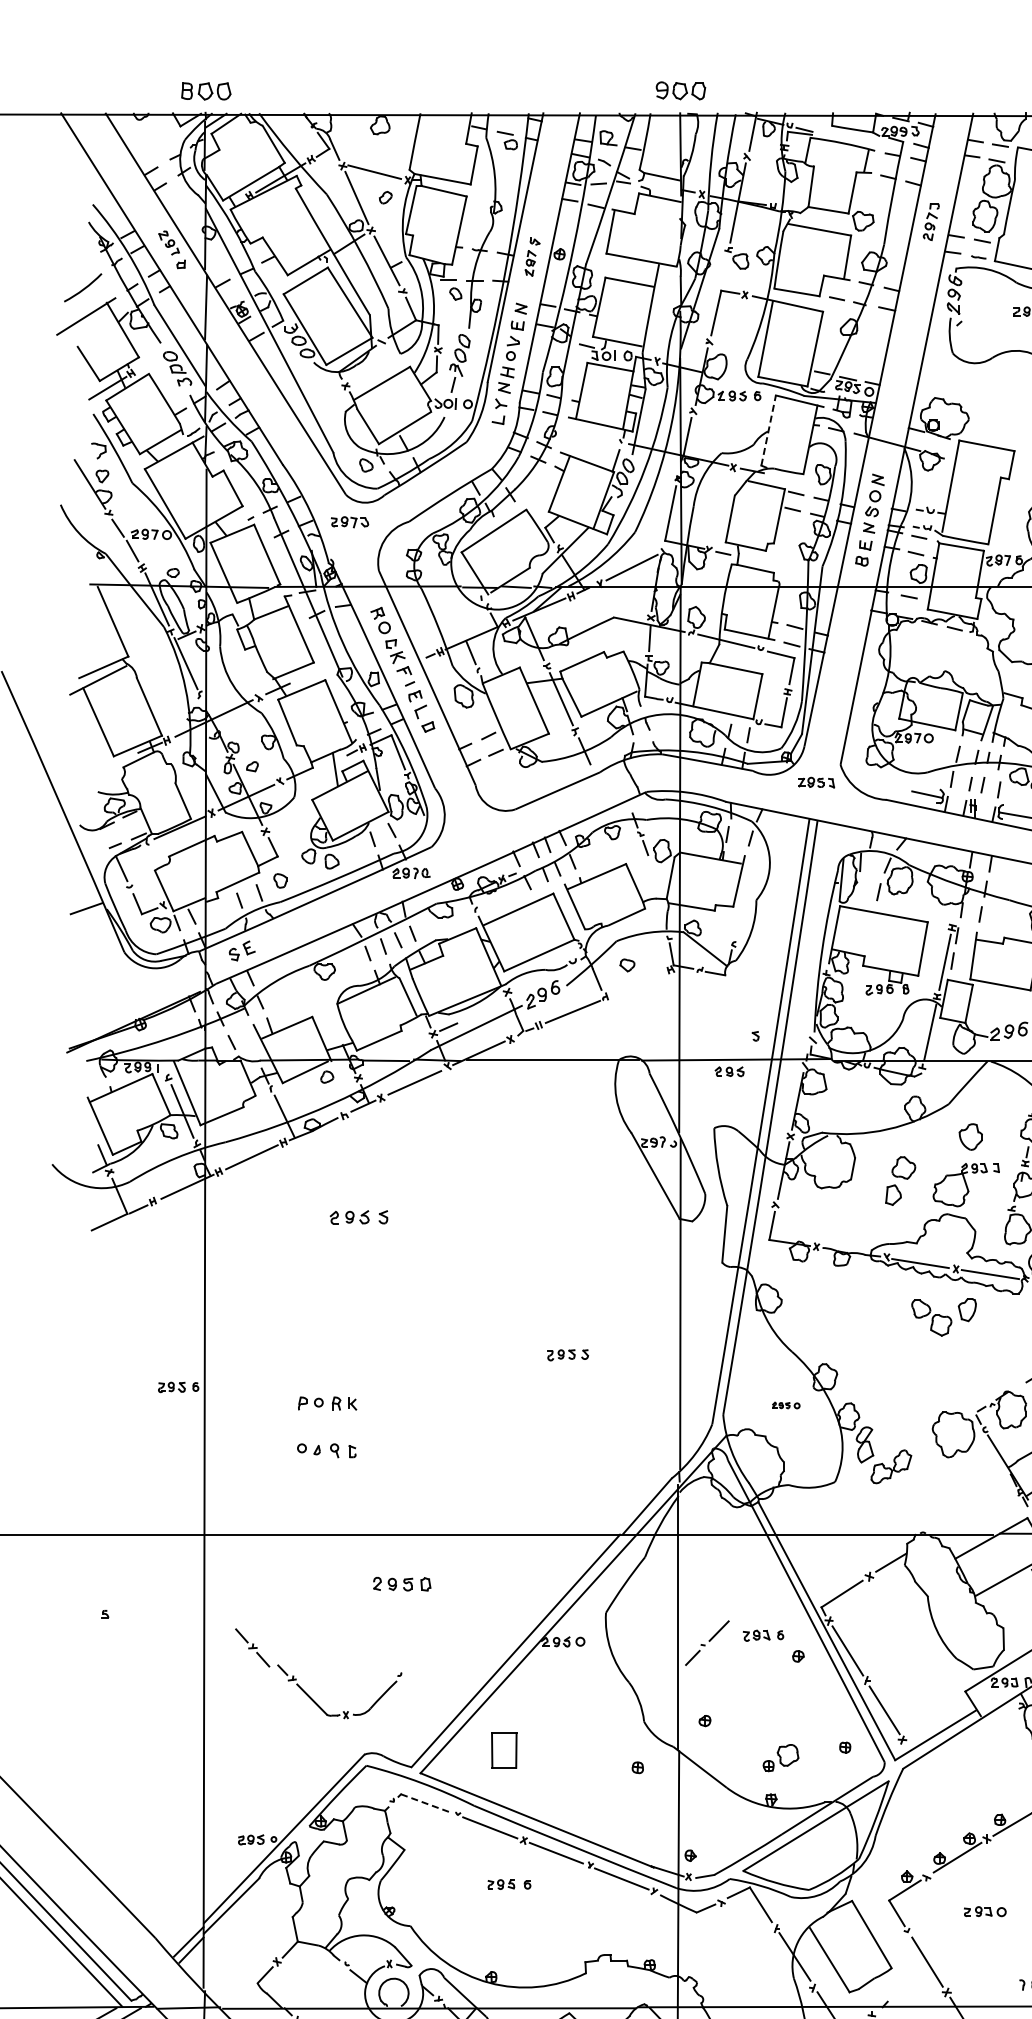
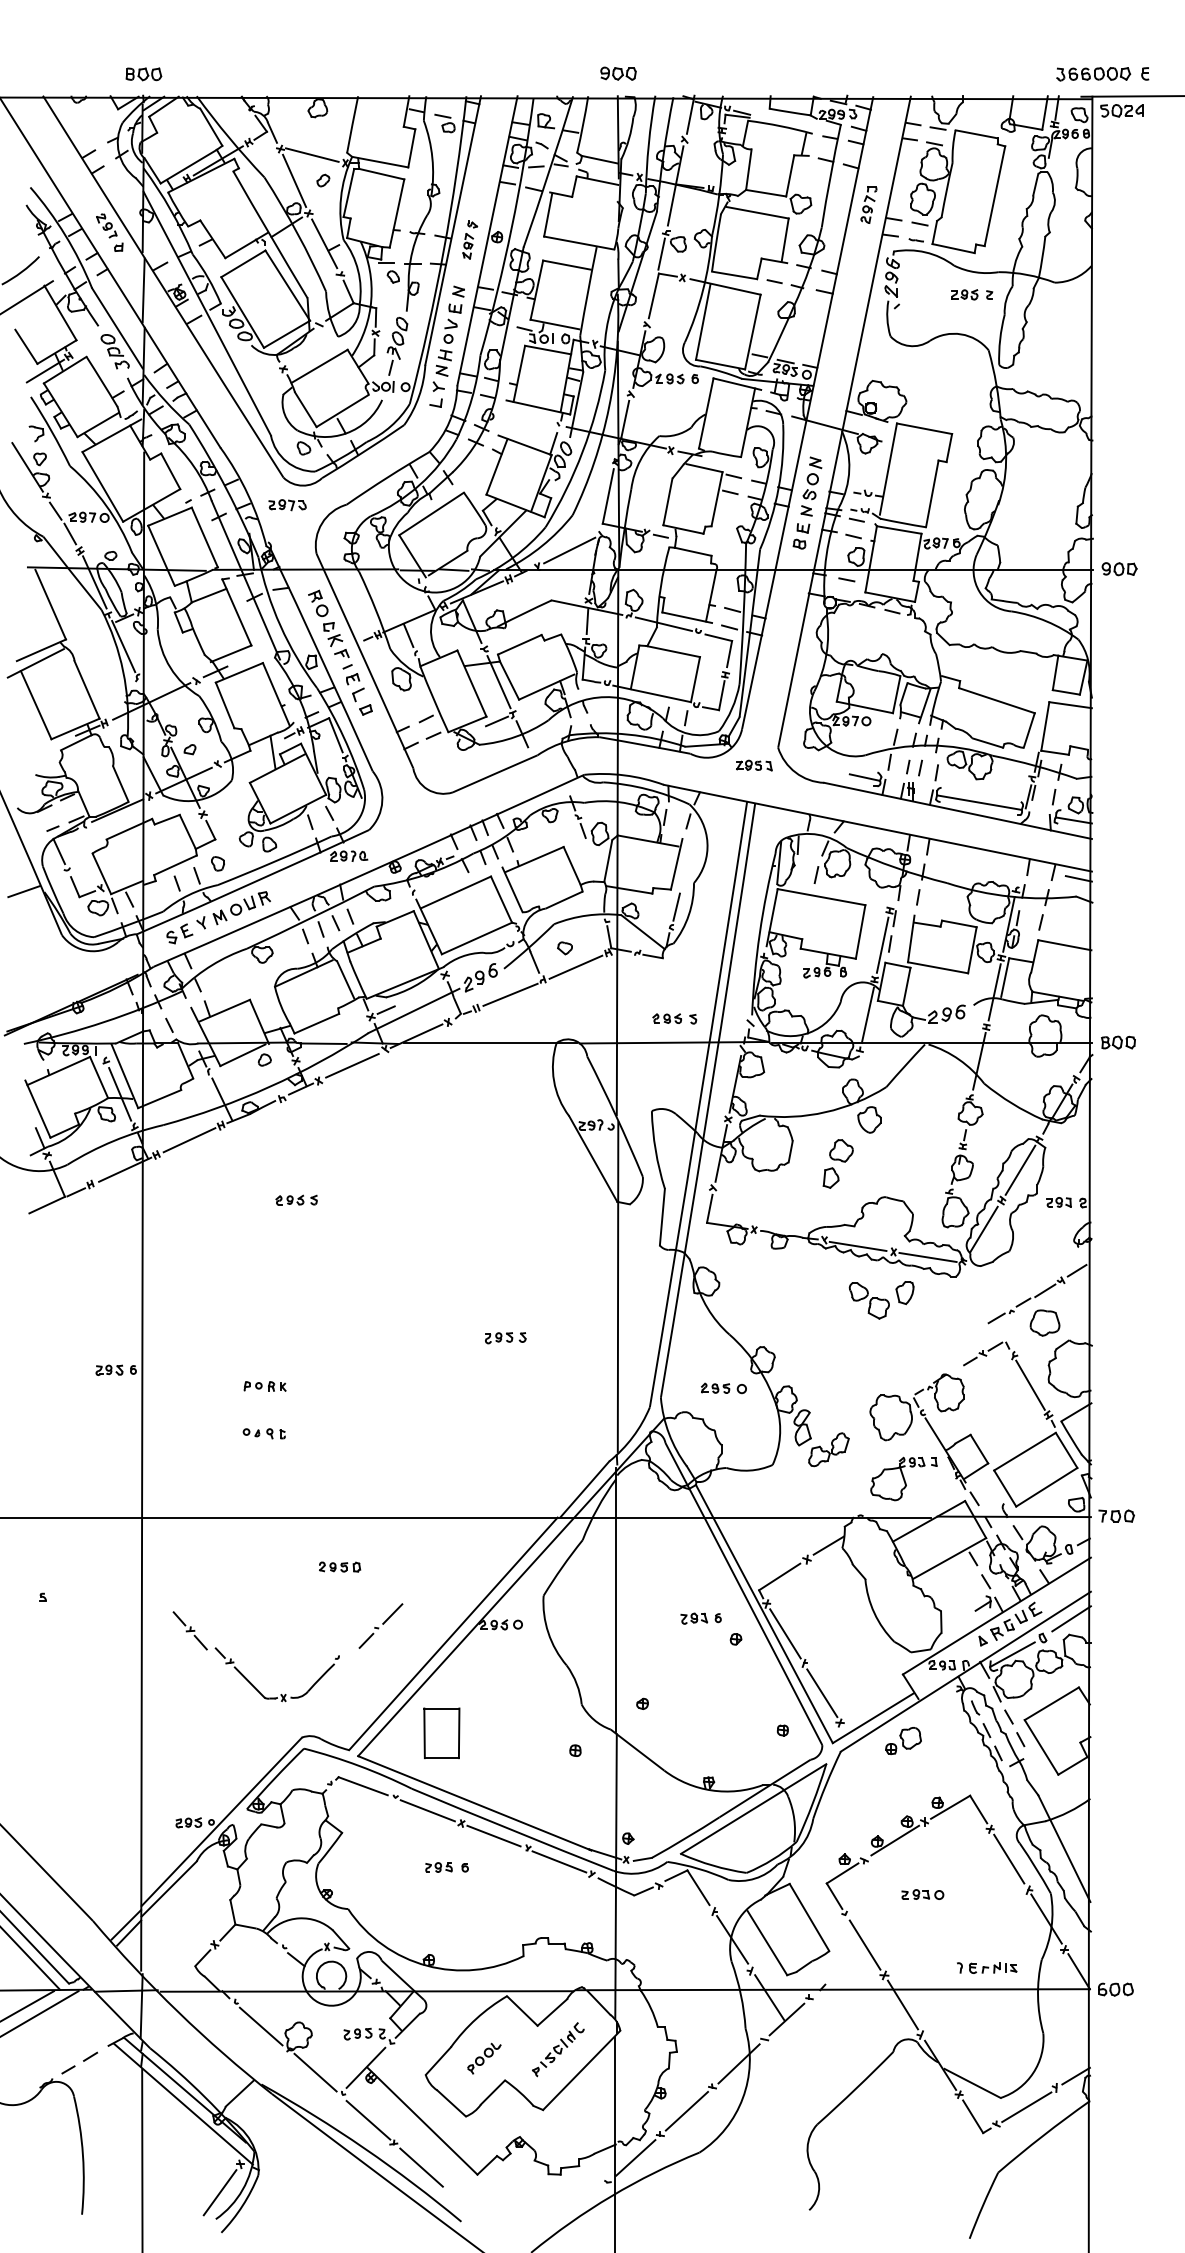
part: (680, 90) -> (618, 73), size x0.71
part: (205, 91) -> (143, 74), size x0.71
line: (723, 270) -> (661, 253), added
line: (768, 430) -> (706, 413), dashed -> solid
line: (558, 738) -> (496, 721), added
line: (738, 923) -> (676, 906), added
part: (295, 927) -> (233, 910), added
line: (637, 983) -> (575, 966), added
part: (728, 1071) -> (666, 1018), moved
part: (970, 1136) -> (869, 1119), moved
part: (965, 1184) -> (903, 1478), moved
part: (358, 1216) -> (296, 1199), size x0.71
part: (326, 1403) -> (264, 1386), size x0.71
part: (785, 1405) -> (723, 1388), size x1.67
part: (325, 1450) -> (263, 1433), size x0.71
part: (402, 1583) -> (340, 1566), size x0.71
part: (706, 1642) -> (380, 1625), moved
part: (503, 1750) -> (441, 1733), size x1.43
part: (780, 1758) -> (903, 1741), moved
line: (425, 1803) -> (363, 1786), dashed -> solid

